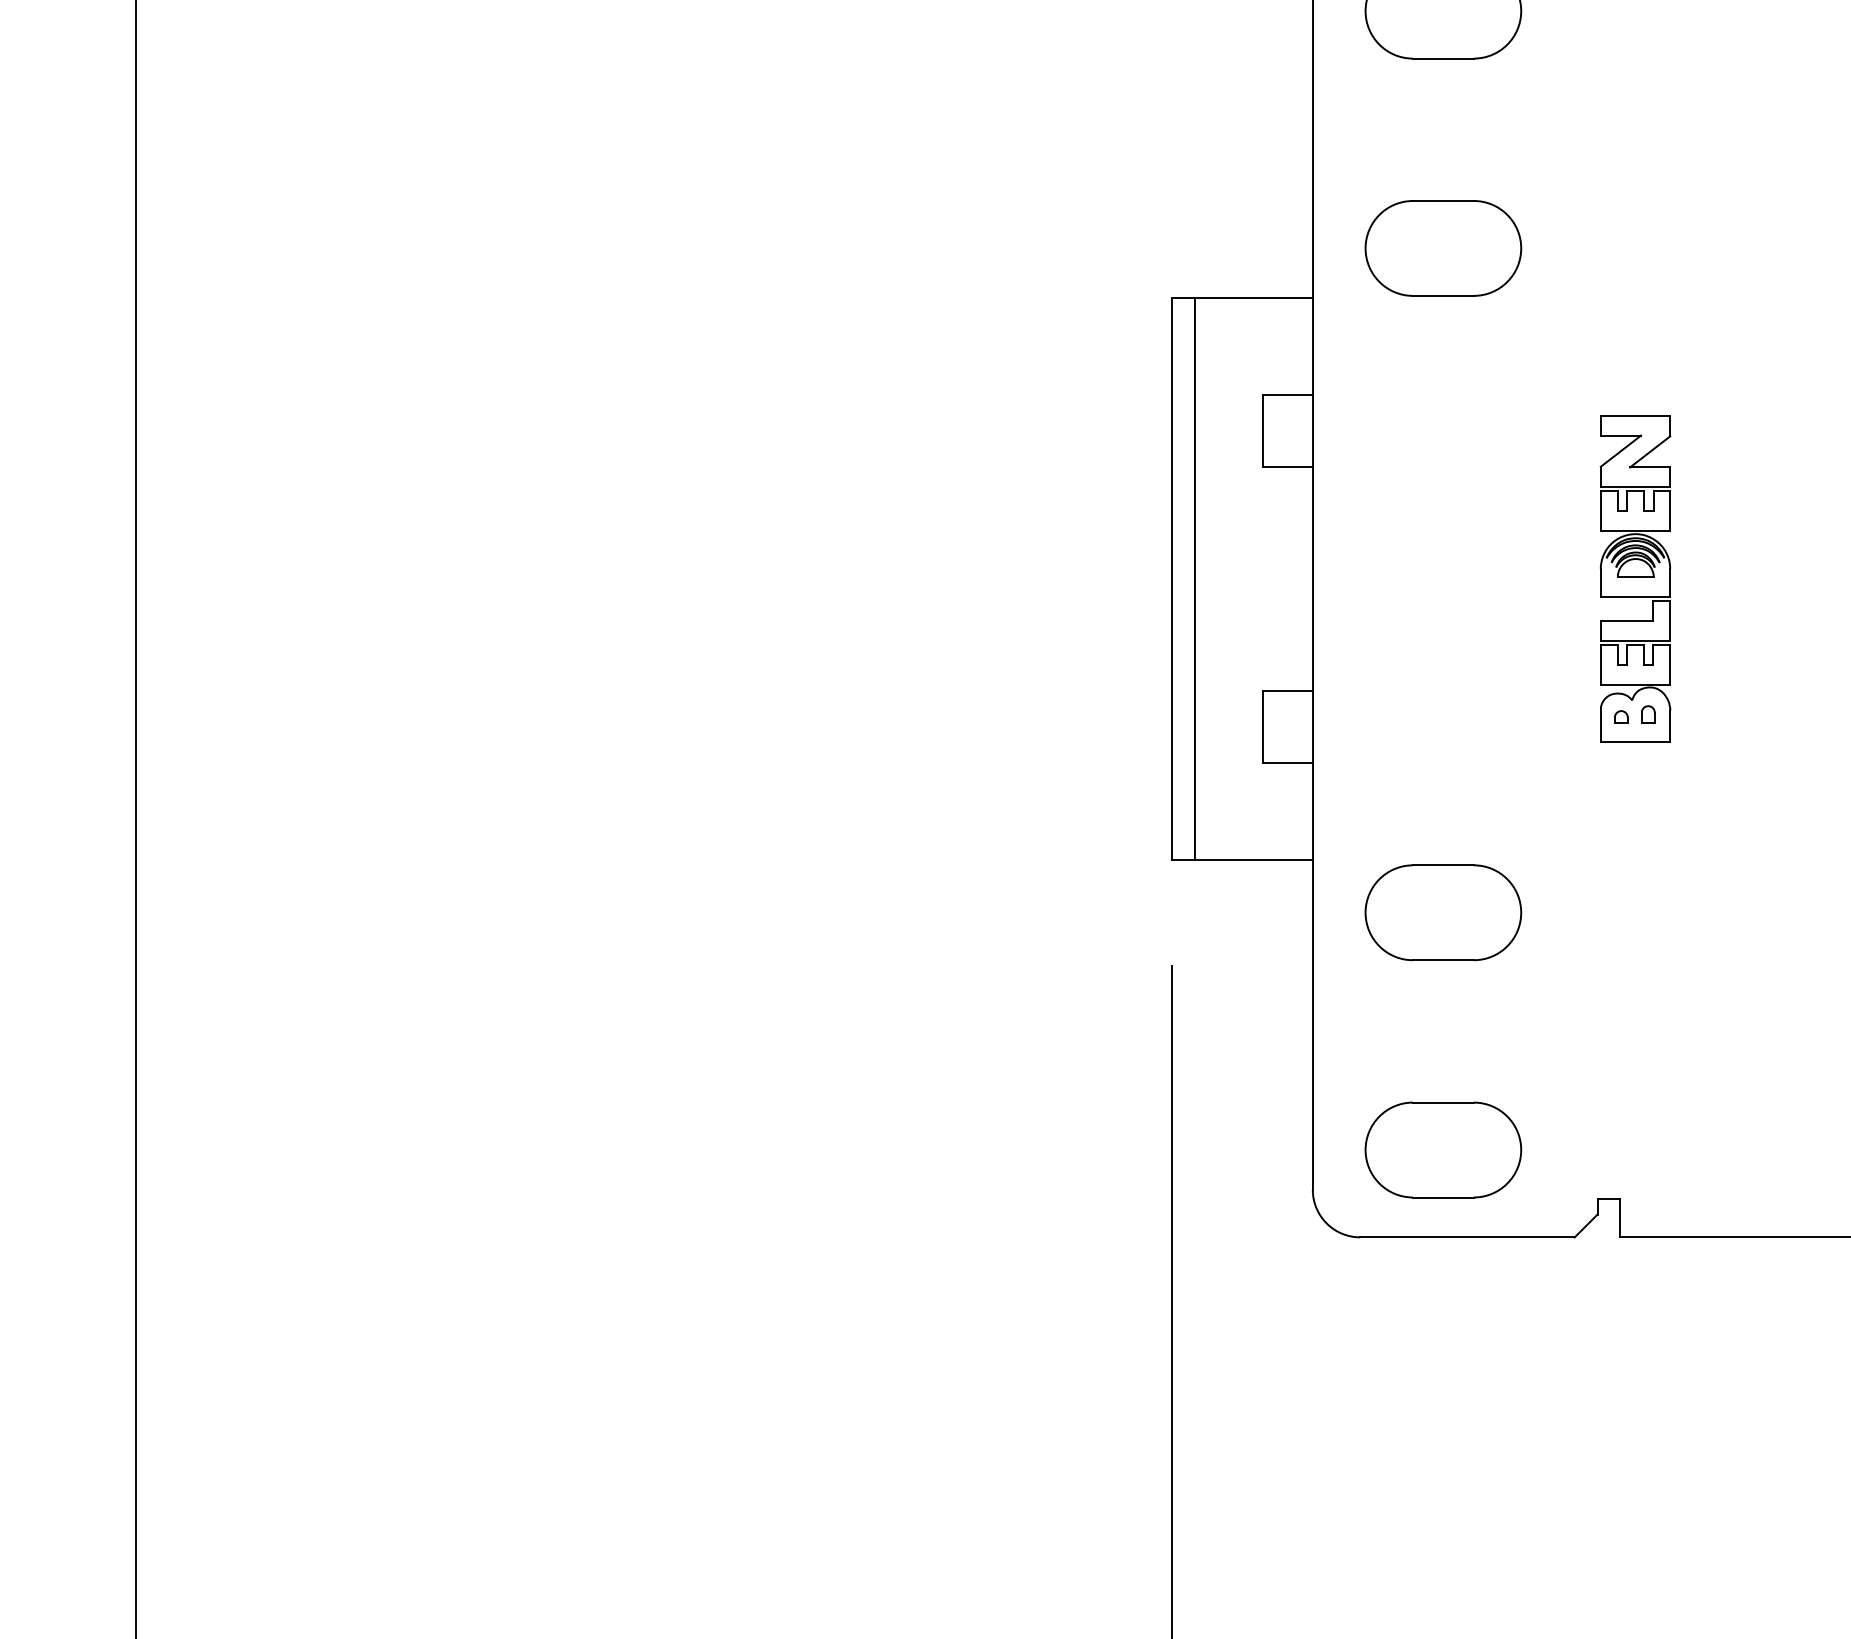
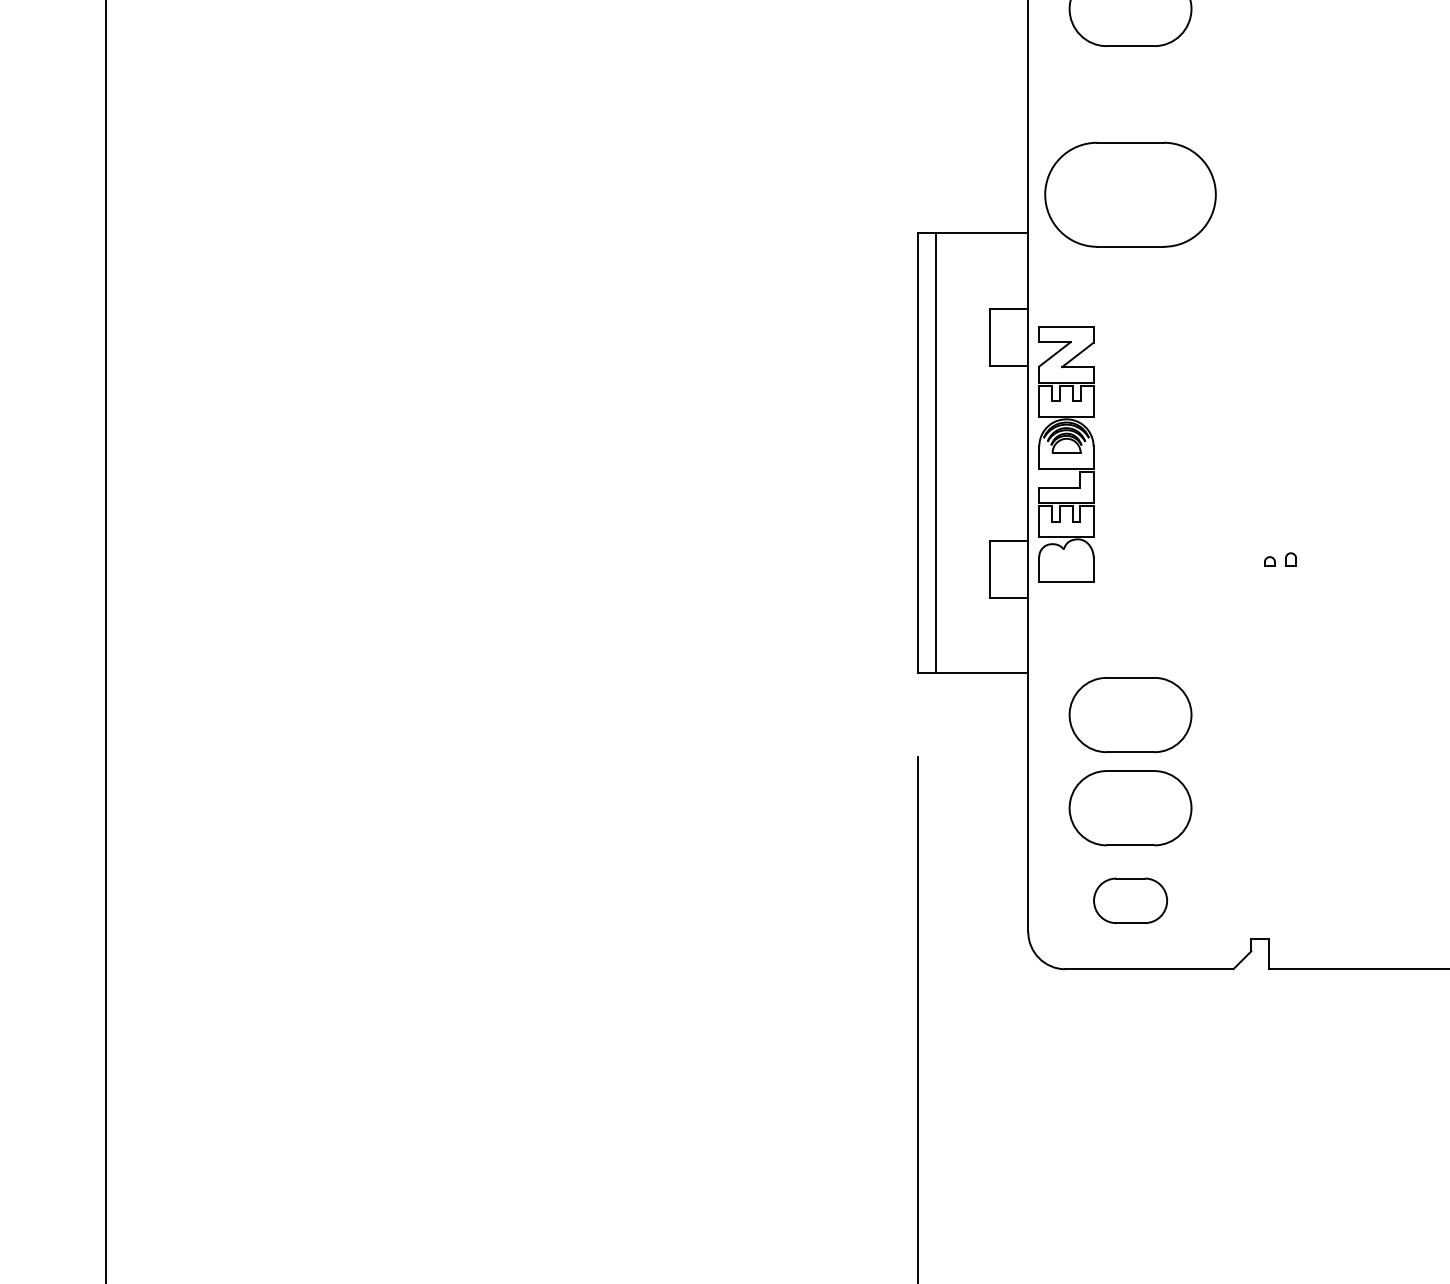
part: (1443, 248) -> (1130, 194), size x1.4
part: (1635, 578) -> (1066, 454), moved
part: (1443, 1031) -> (1130, 808), added
part: (1443, 1149) -> (1130, 900), size x0.6

